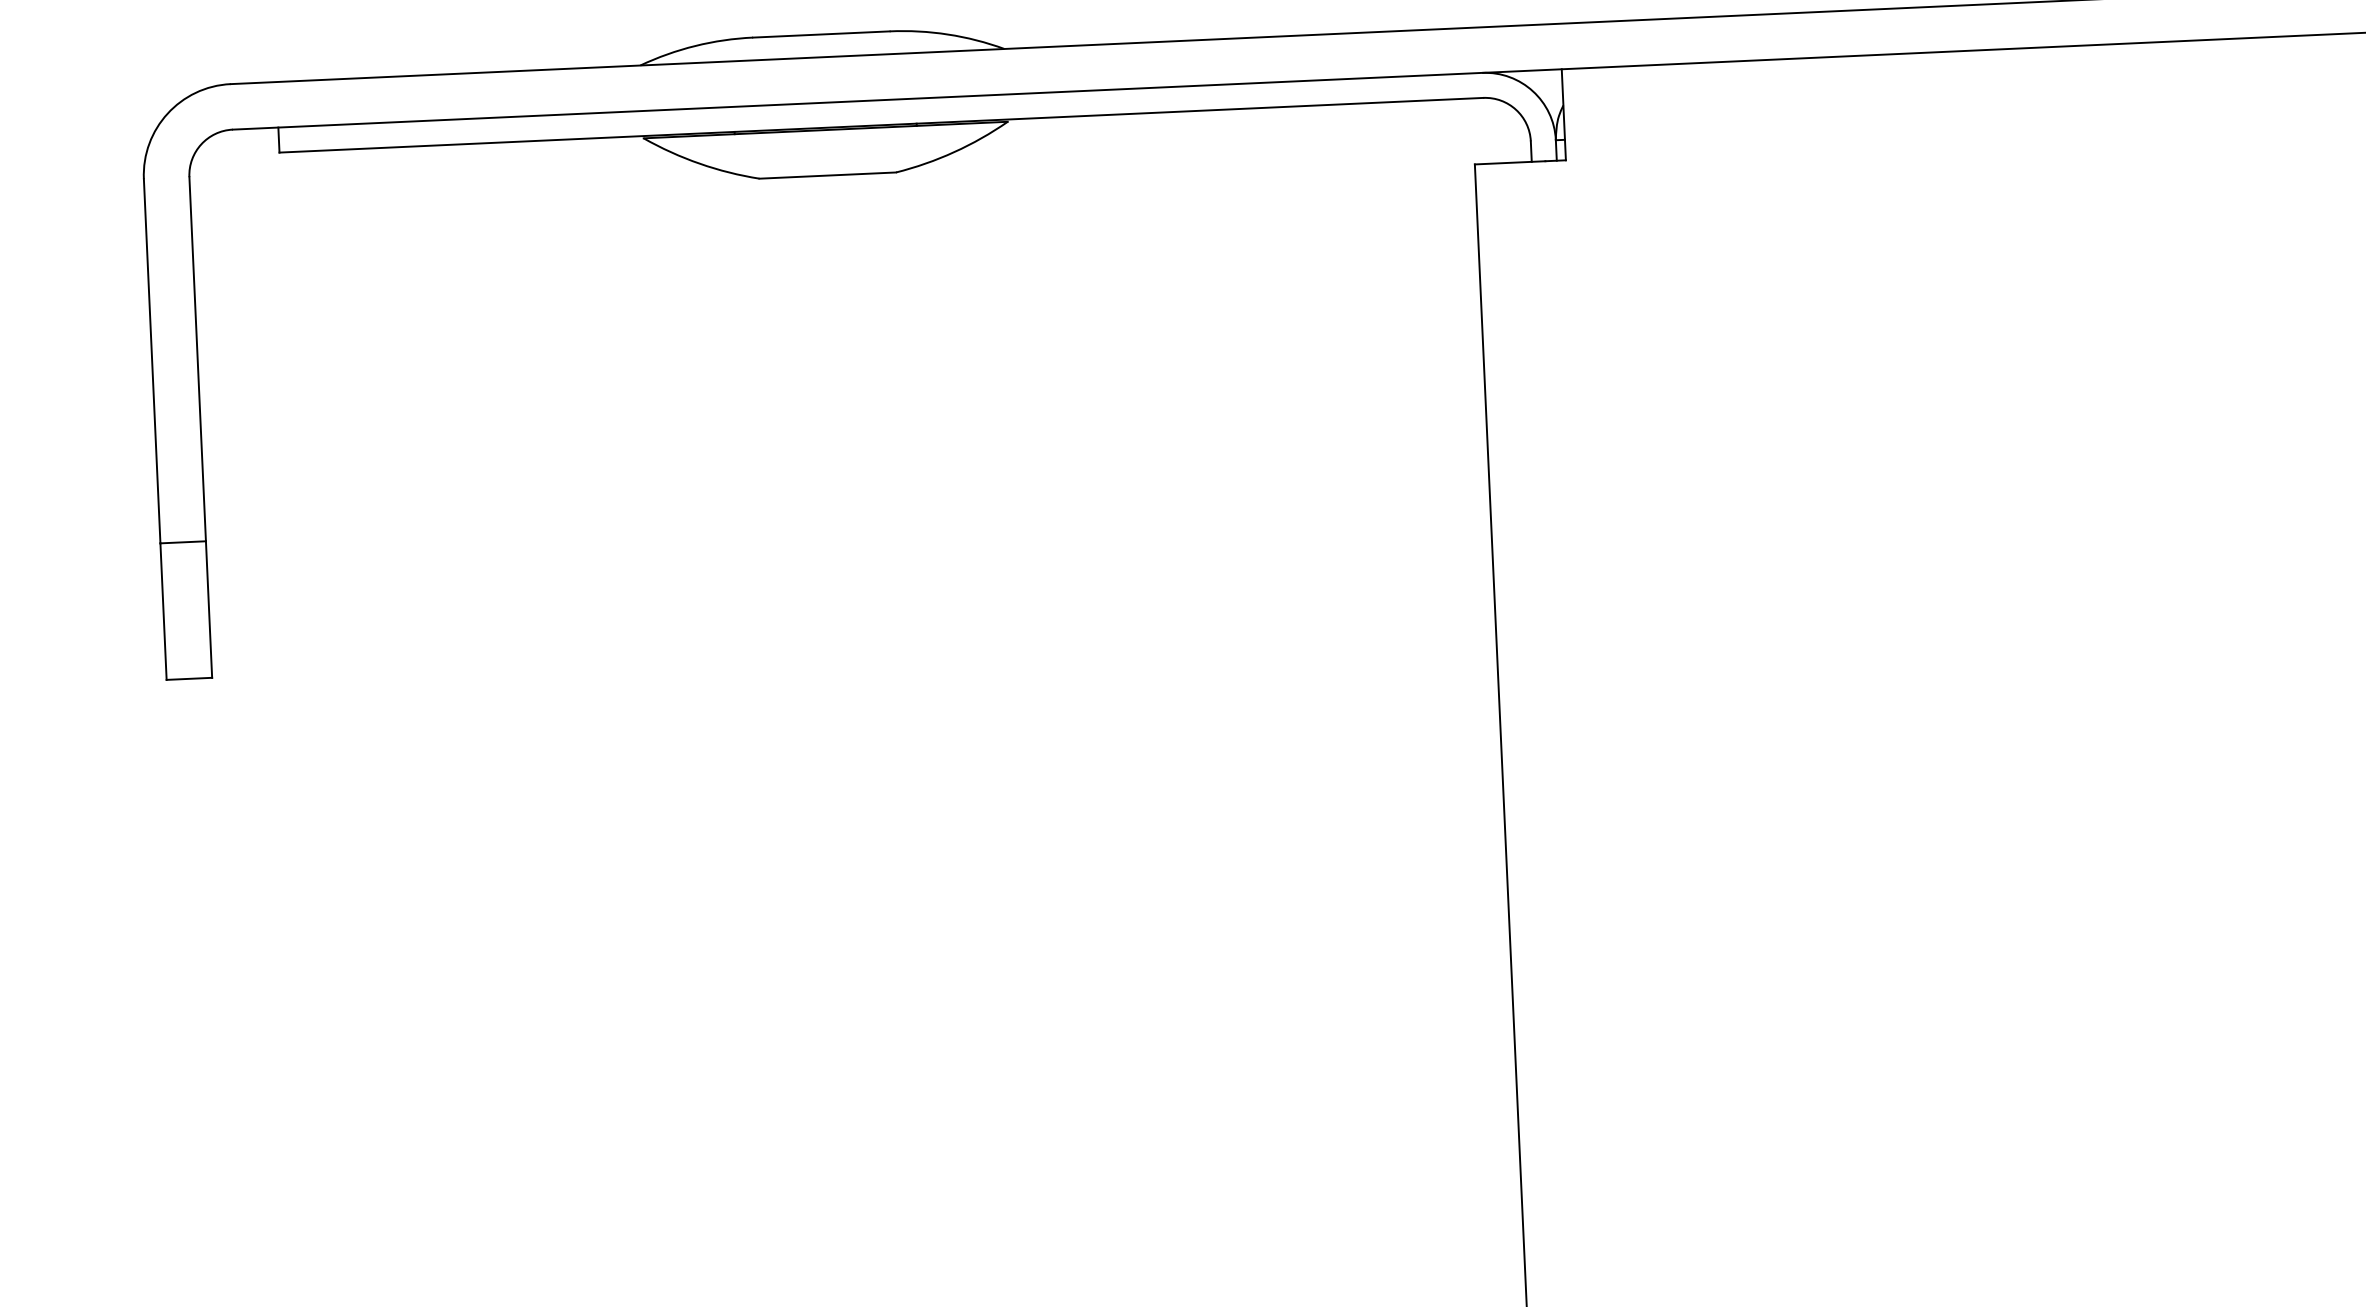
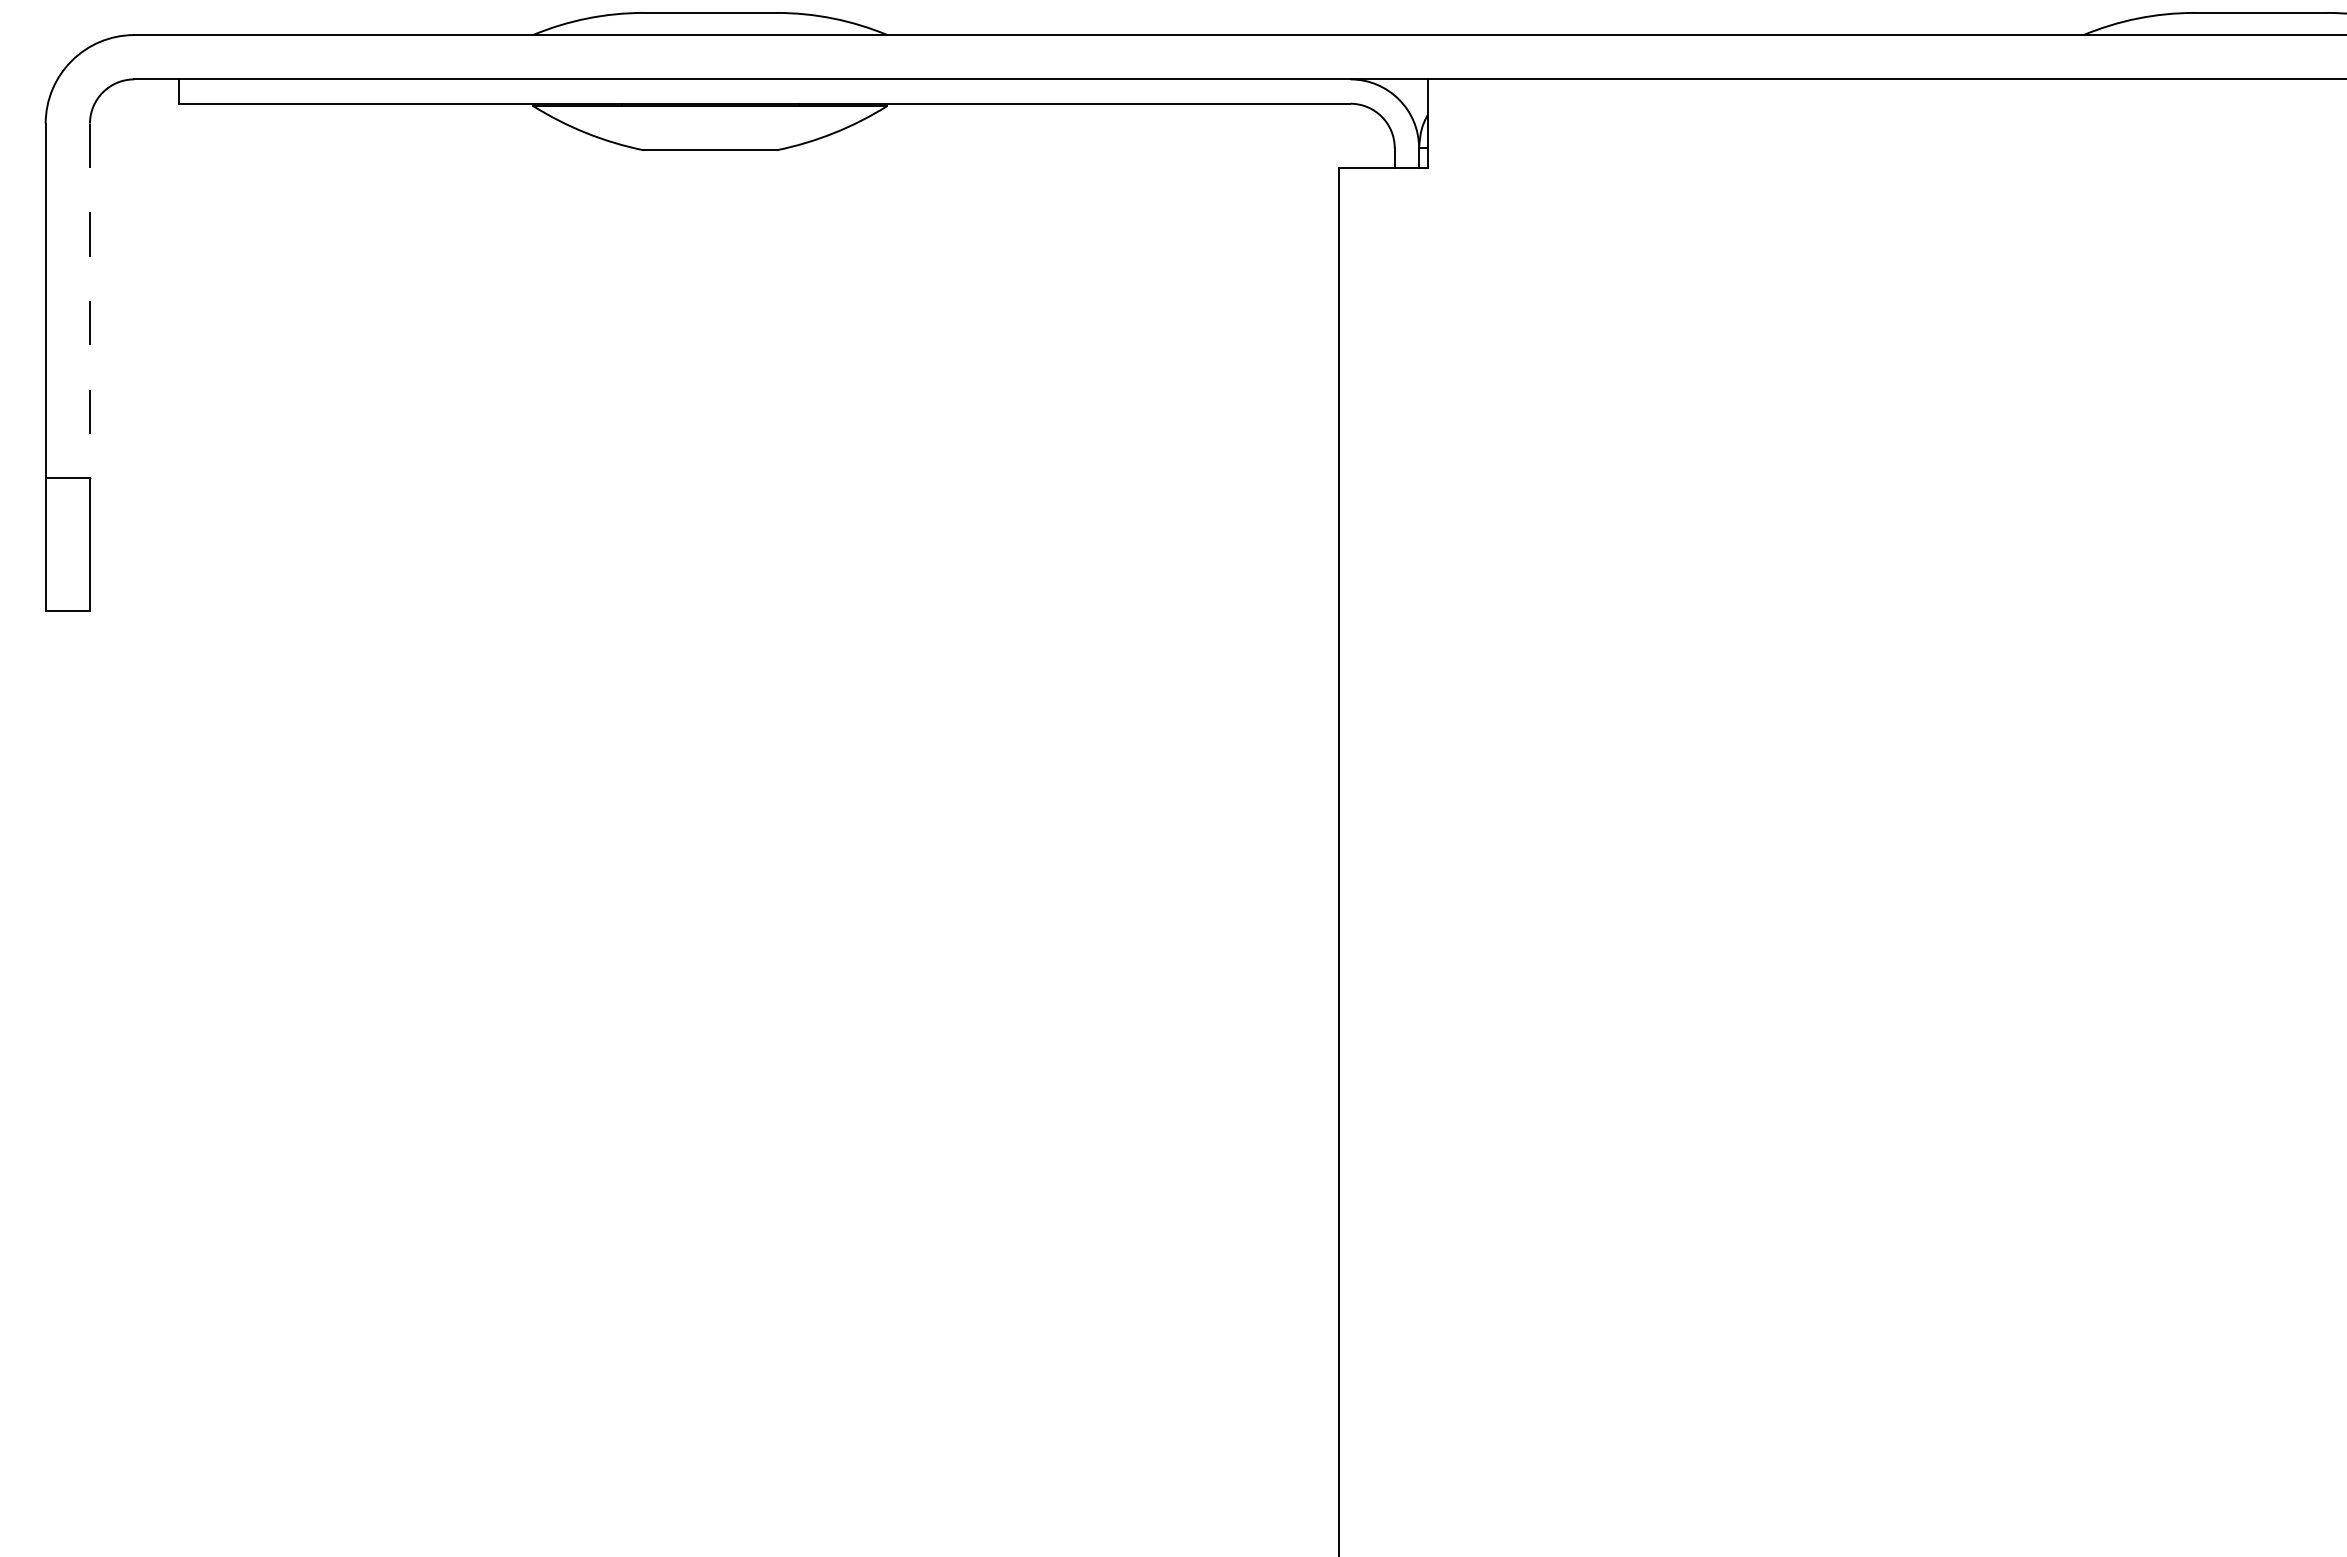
line: (197, 359) -> (89, 301), solid -> dashed

